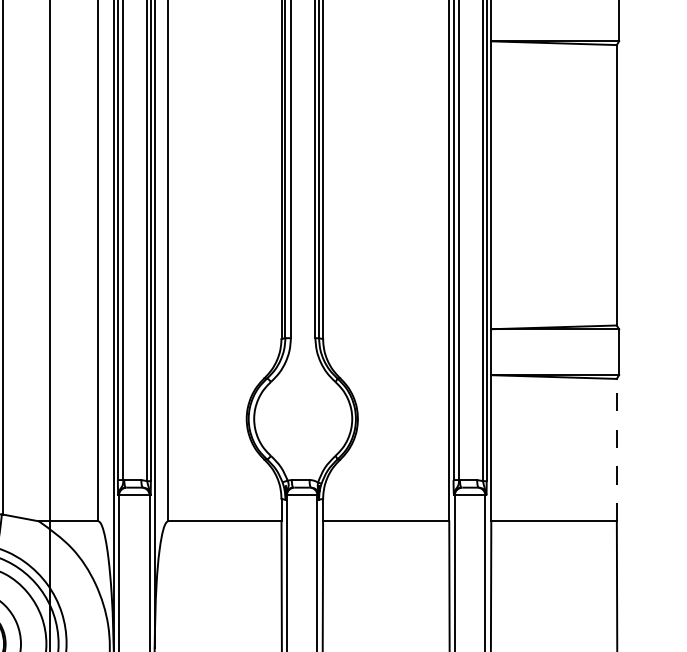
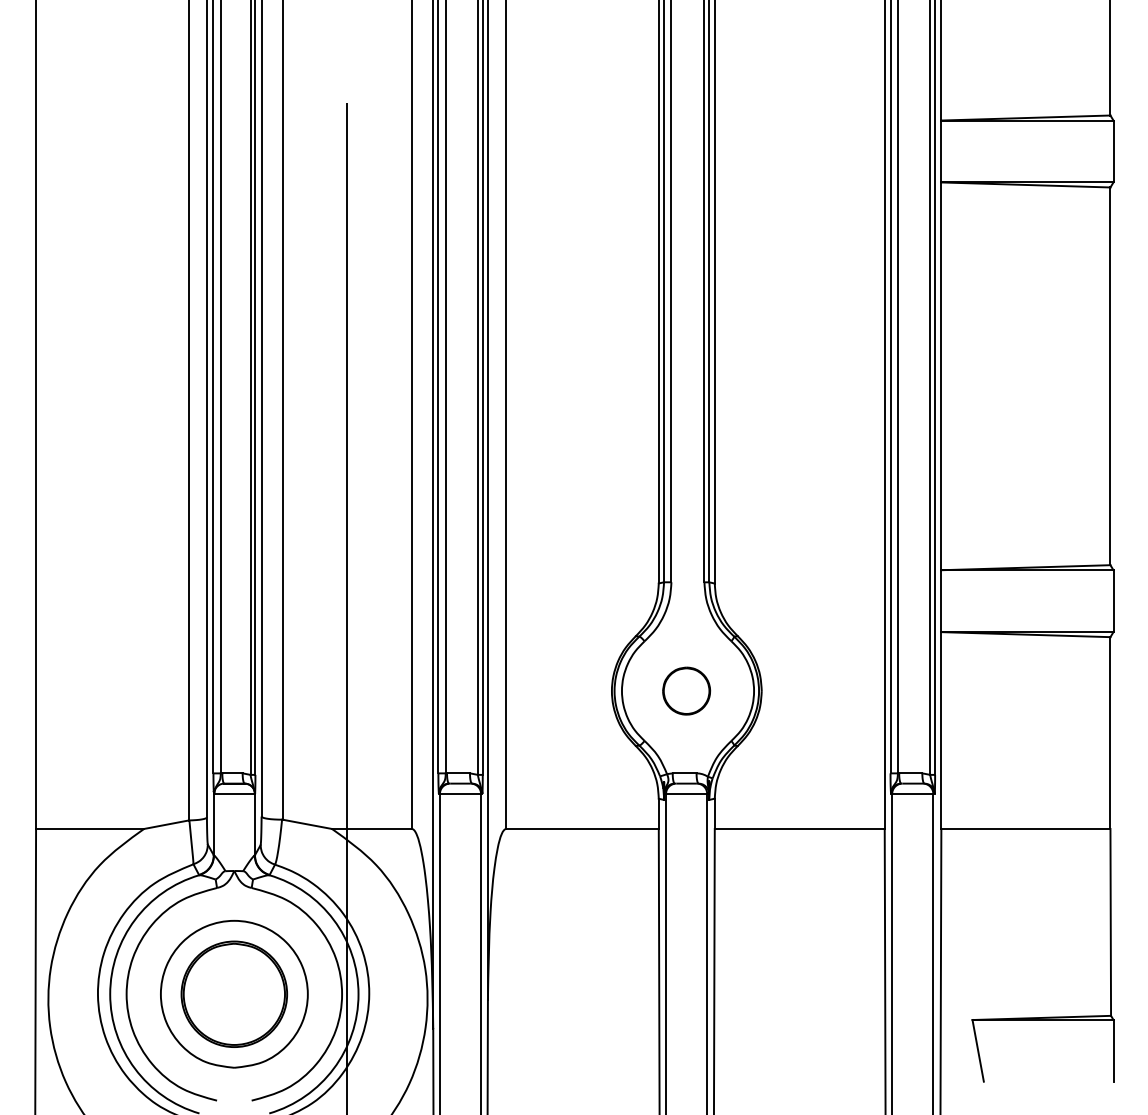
part: (302, 418) -> (686, 690), added
line: (616, 450) -> (1110, 733), dashed -> solid

